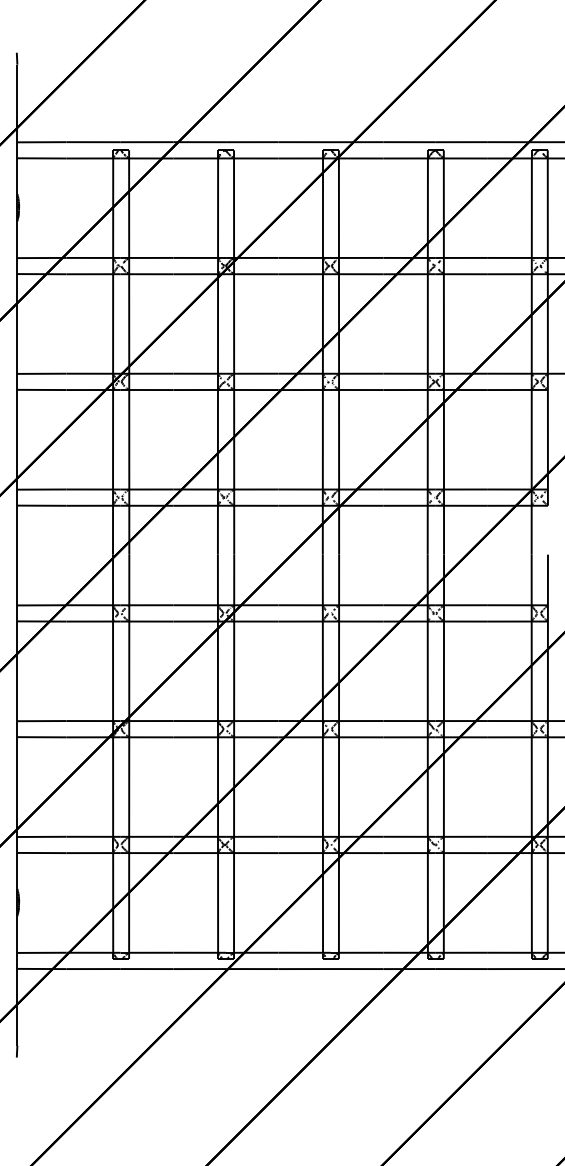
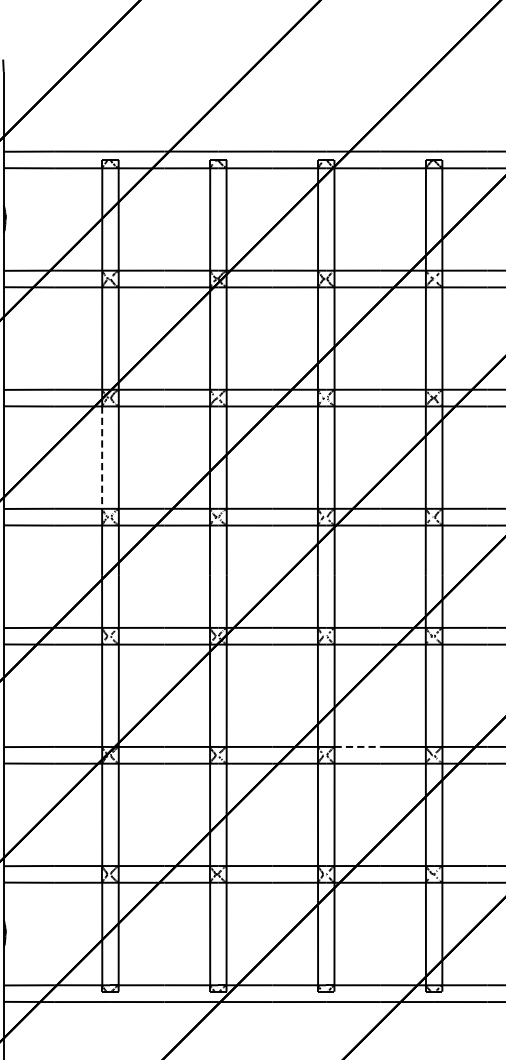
line: (113, 439) -> (102, 457), solid -> dashed
line: (361, 721) -> (357, 747), solid -> dashed

